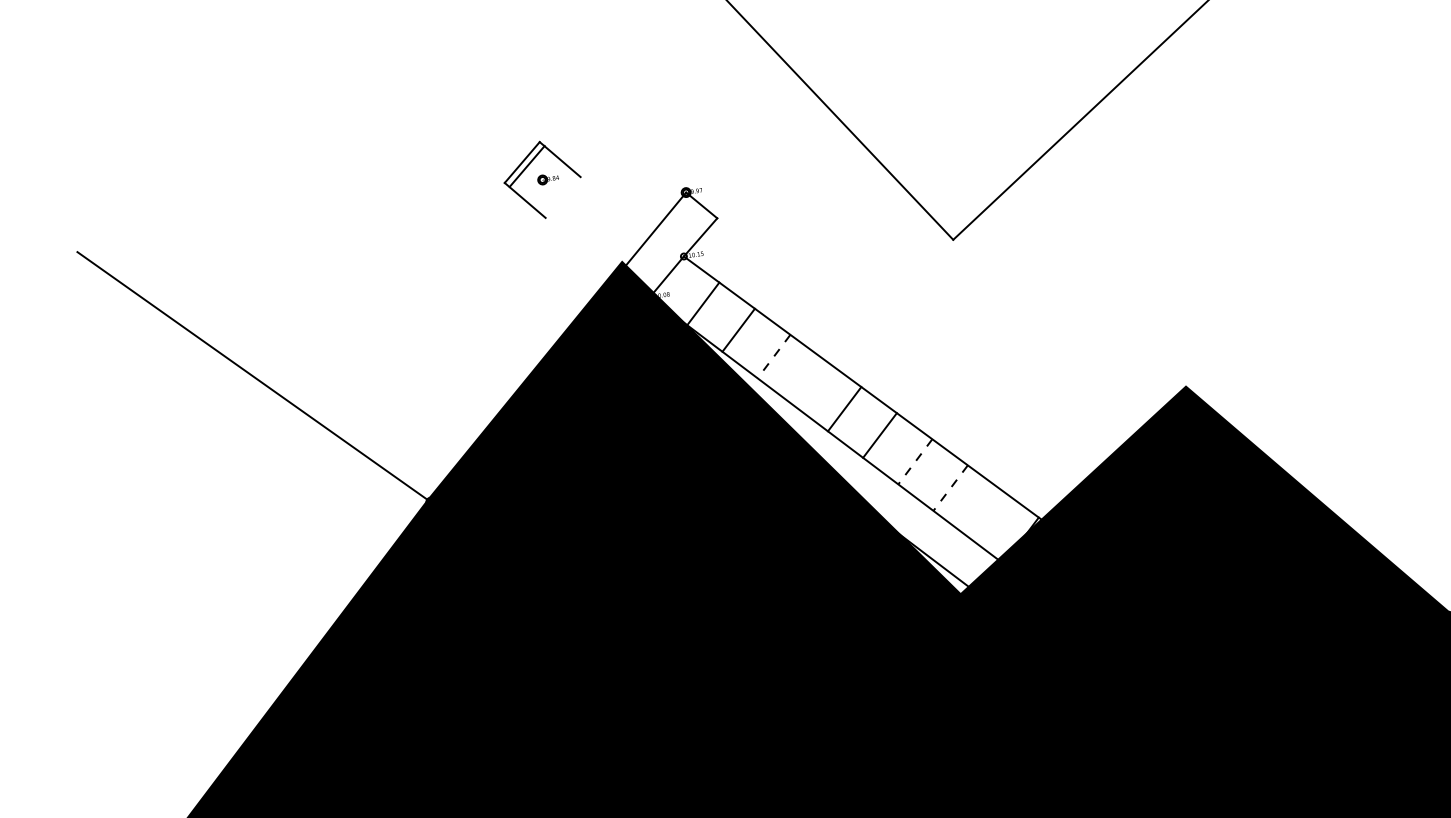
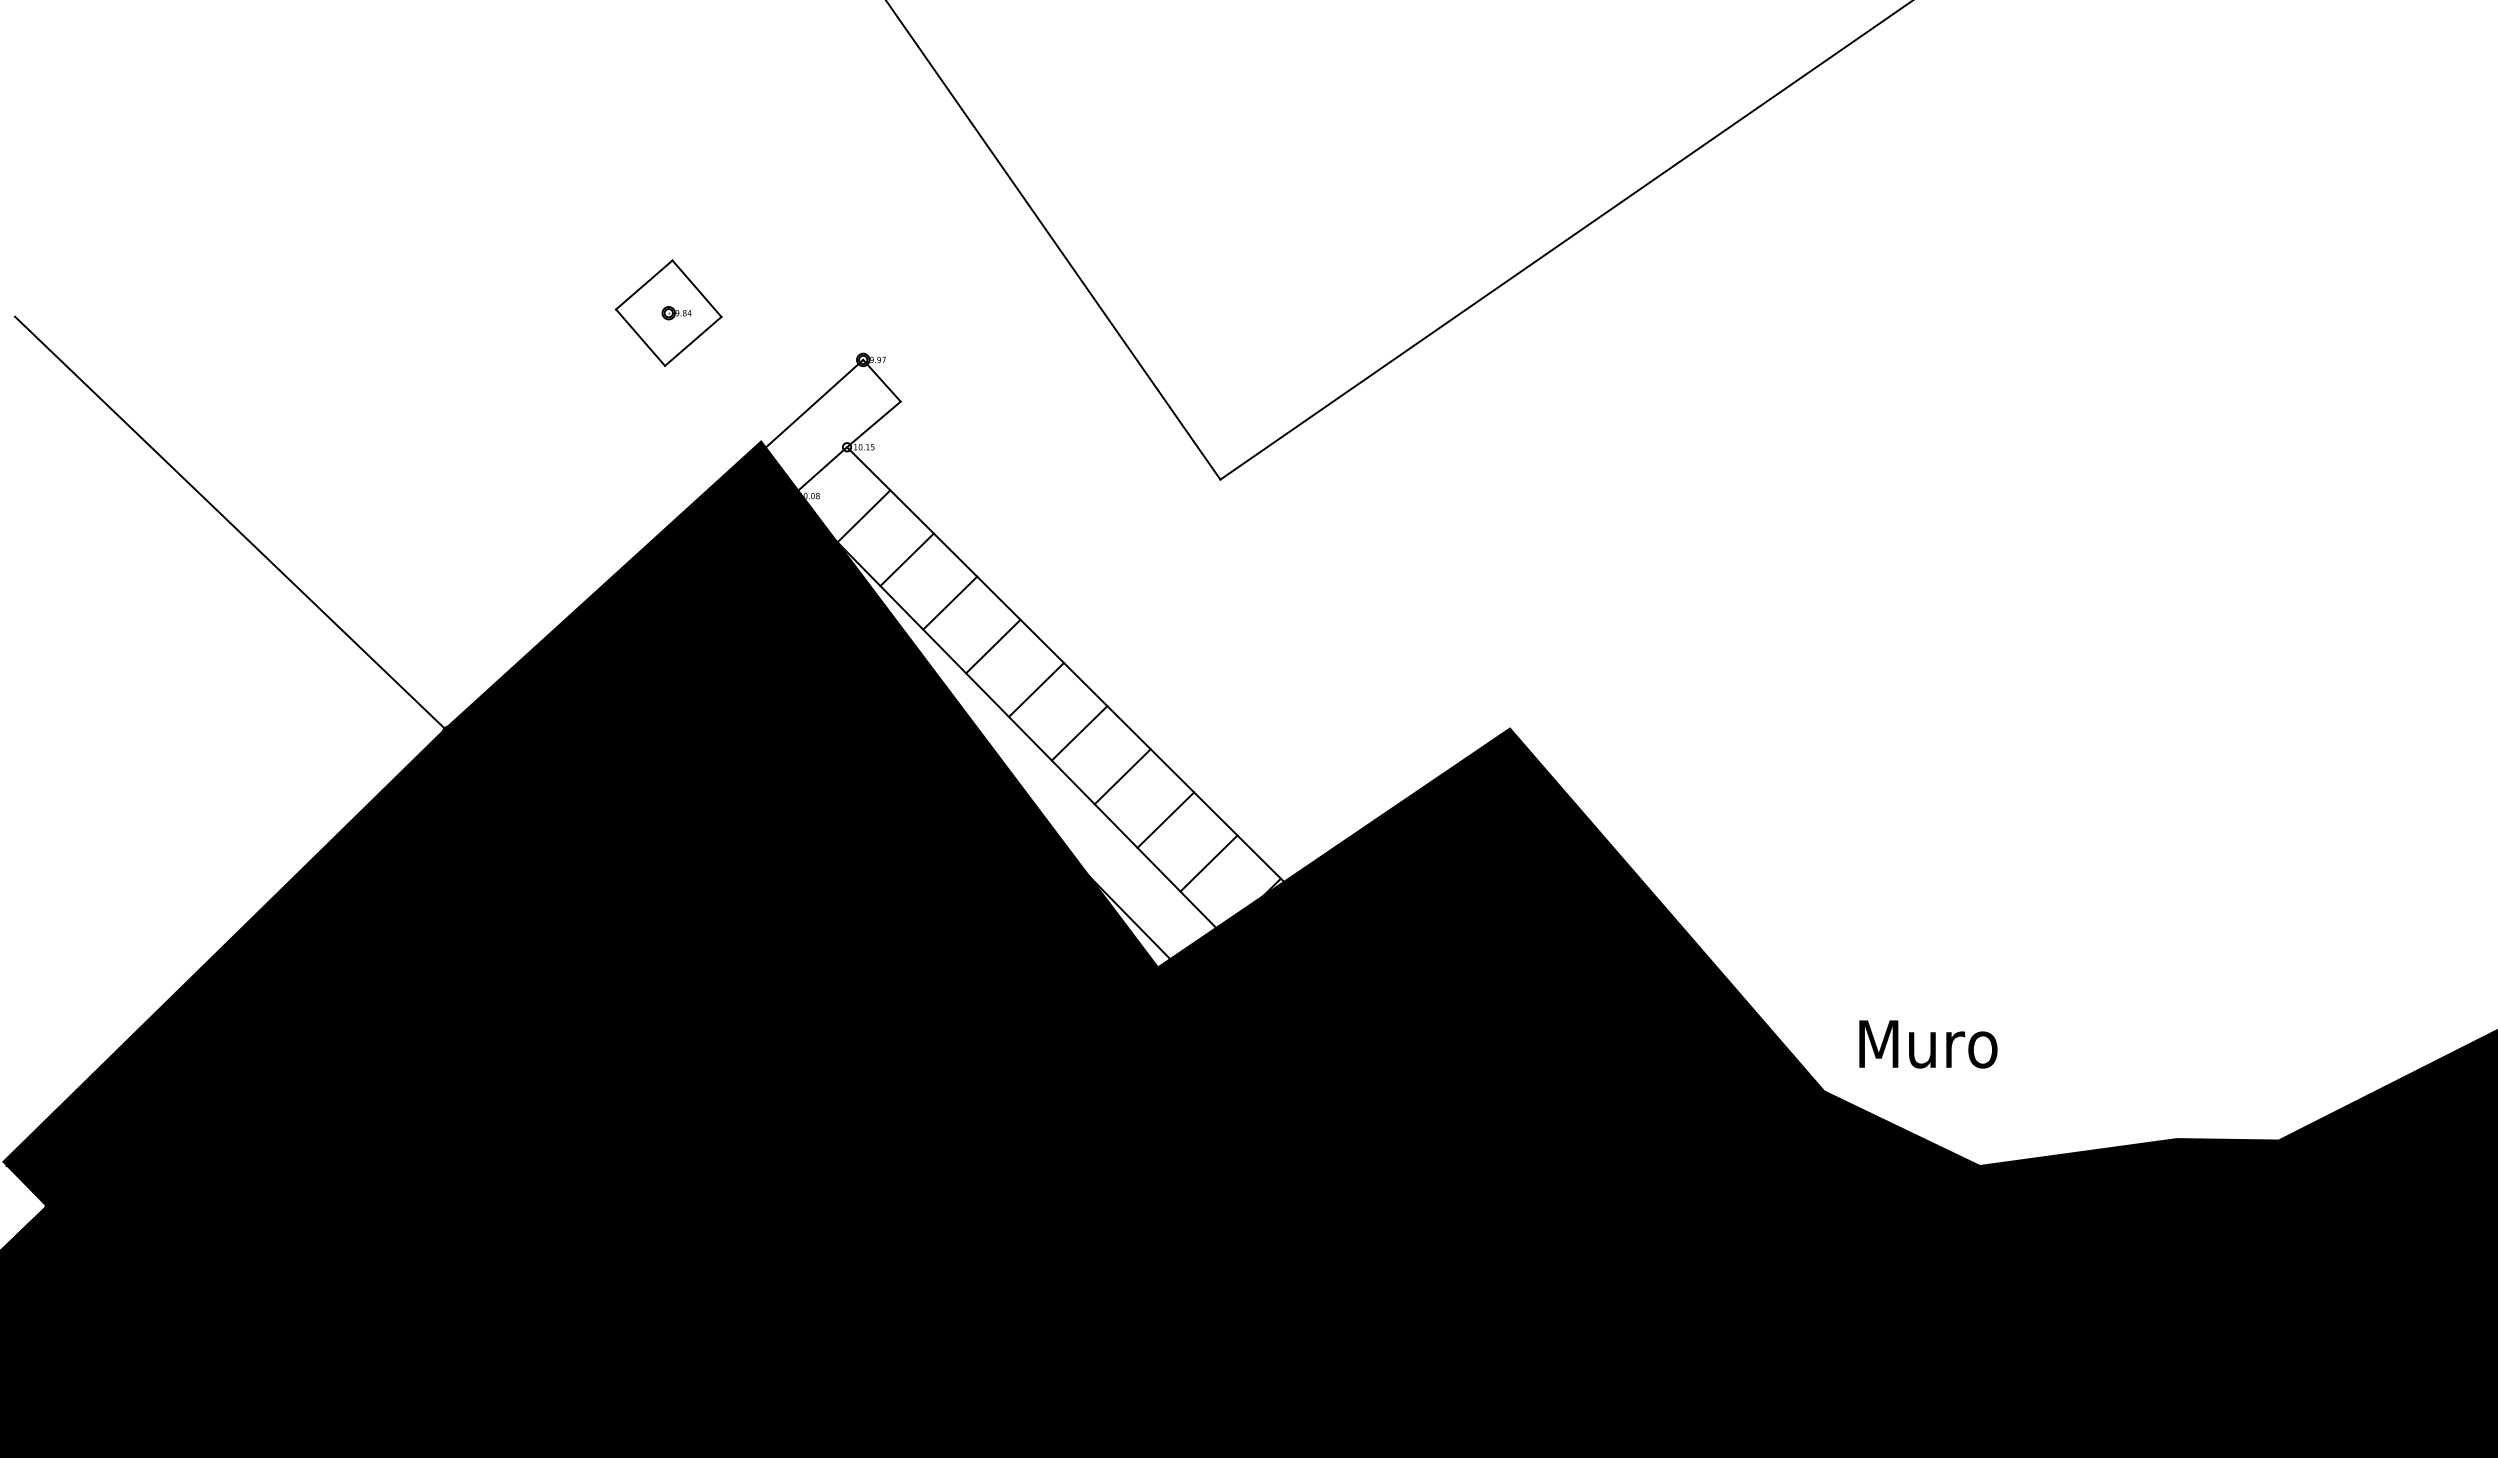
line: (527, 165) -> (693, 340), moved
line: (774, 356) -> (950, 603), dashed -> solid
line: (809, 382) -> (993, 646), added
line: (915, 462) -> (1122, 777), dashed -> solid
line: (950, 488) -> (1165, 820), dashed -> solid
line: (985, 514) -> (1208, 863), added

